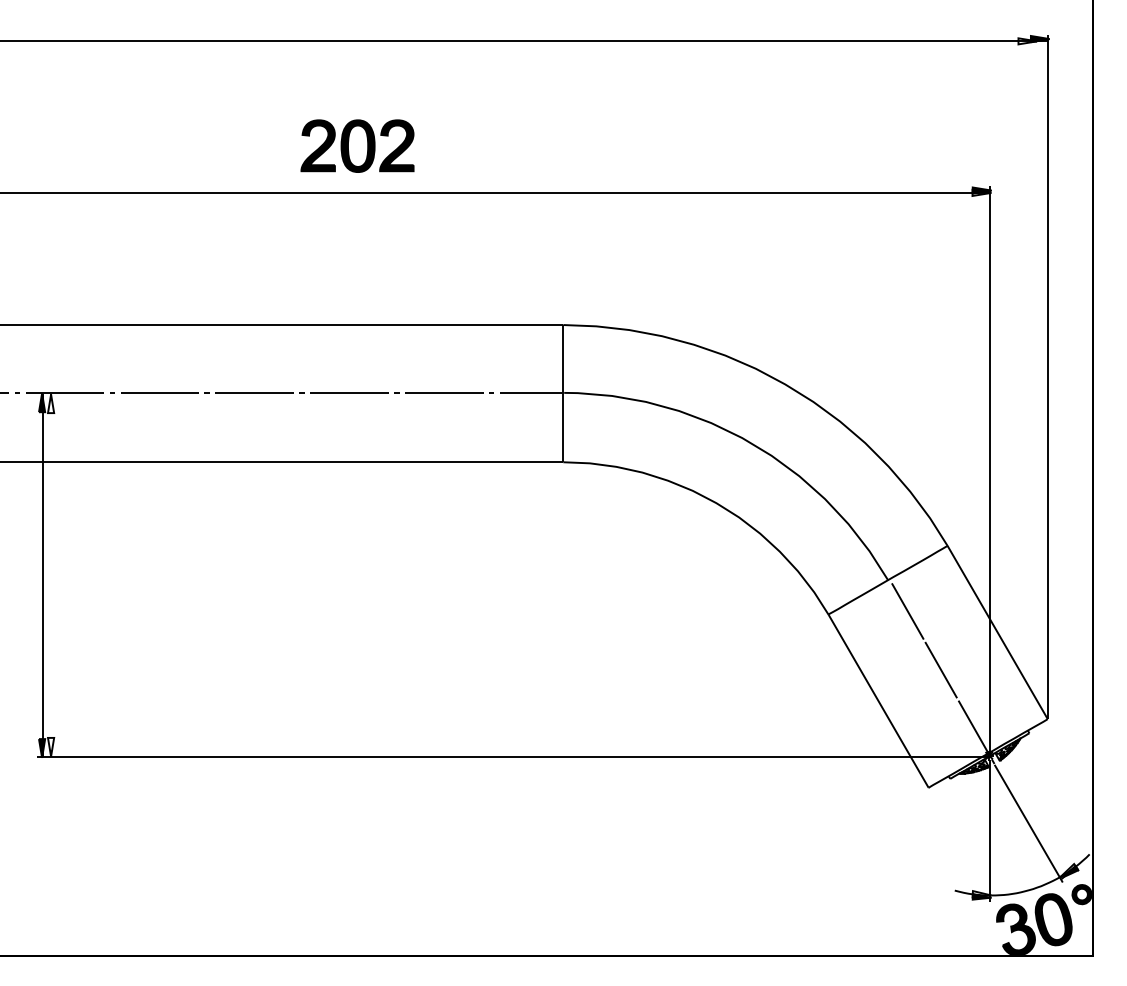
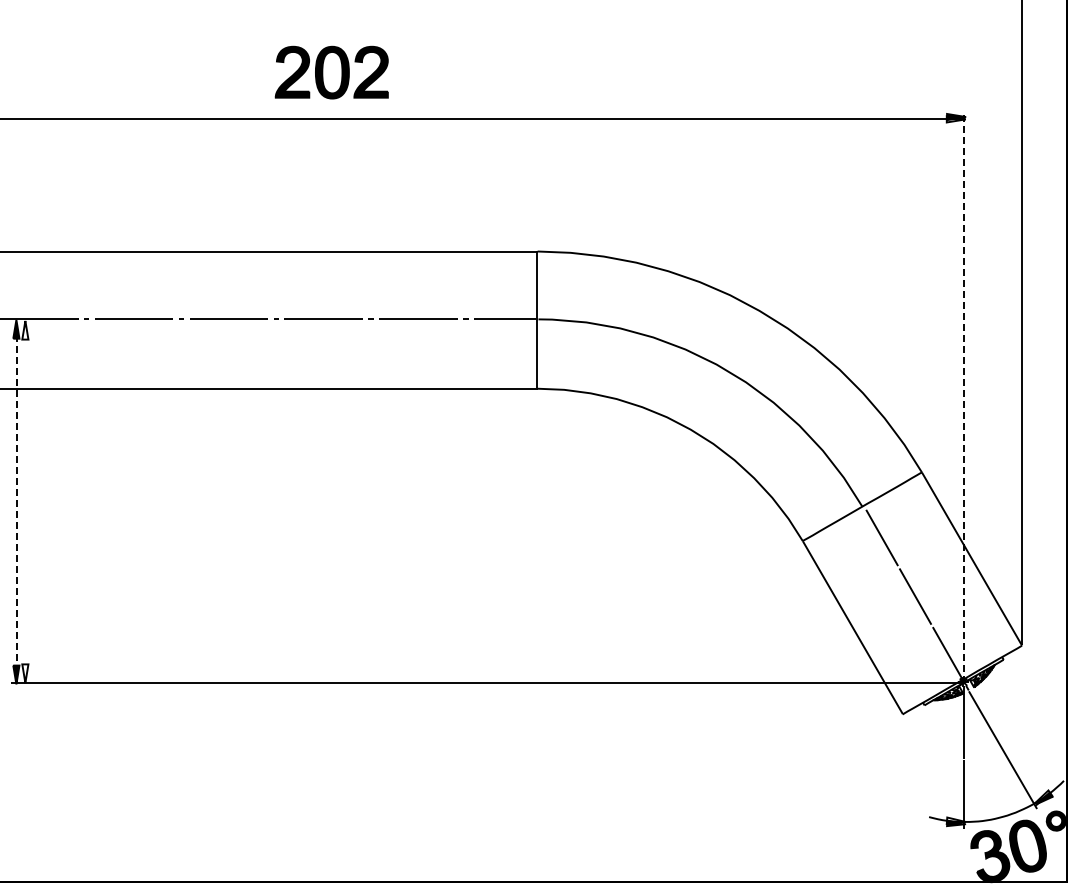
line: (989, 470) -> (963, 396), solid -> dashed
line: (43, 574) -> (17, 500), solid -> dashed

